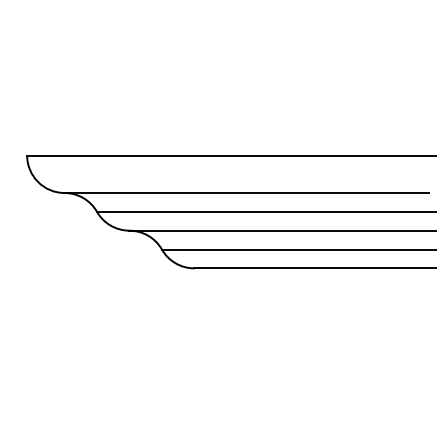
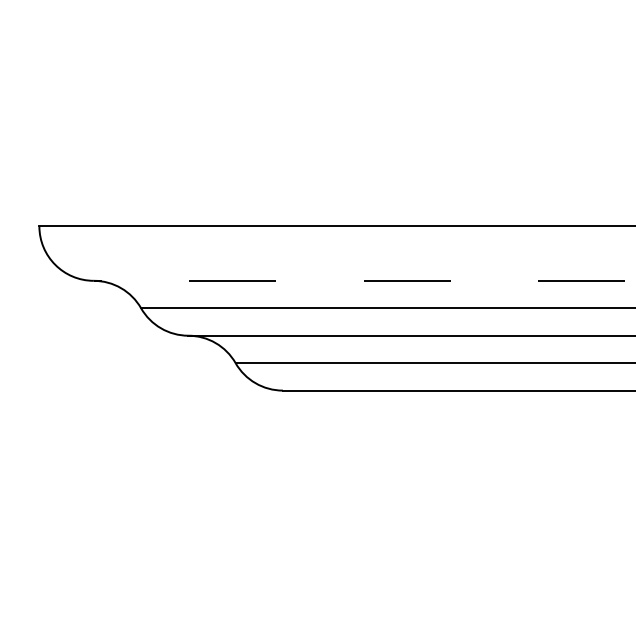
line: (246, 193) -> (358, 281), solid -> dashed

